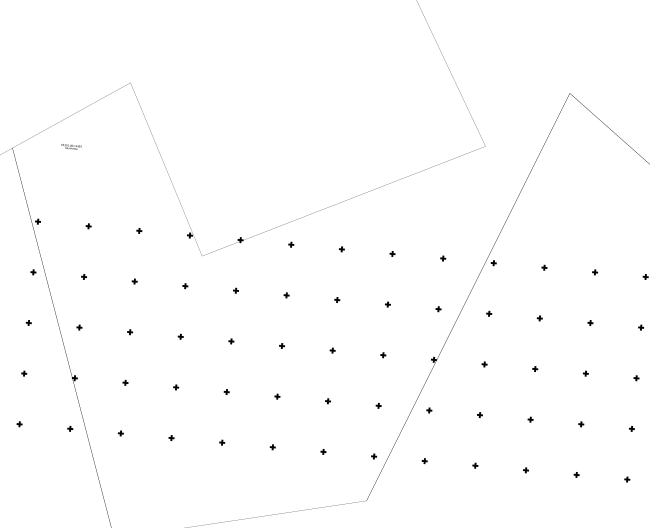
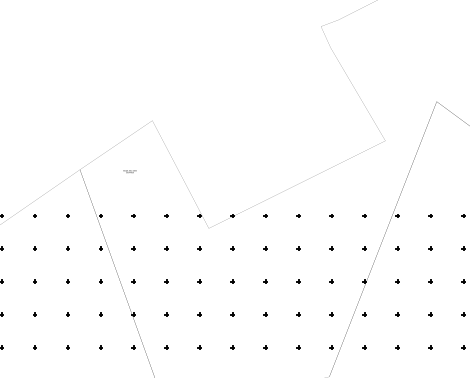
text: (70, 146) -> (129, 171), moved

